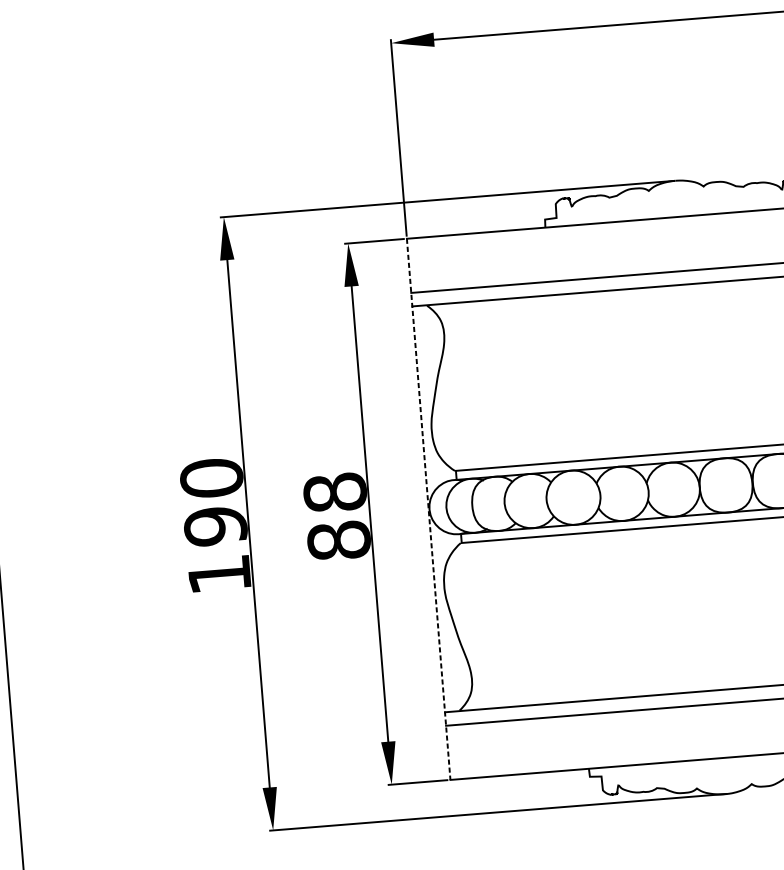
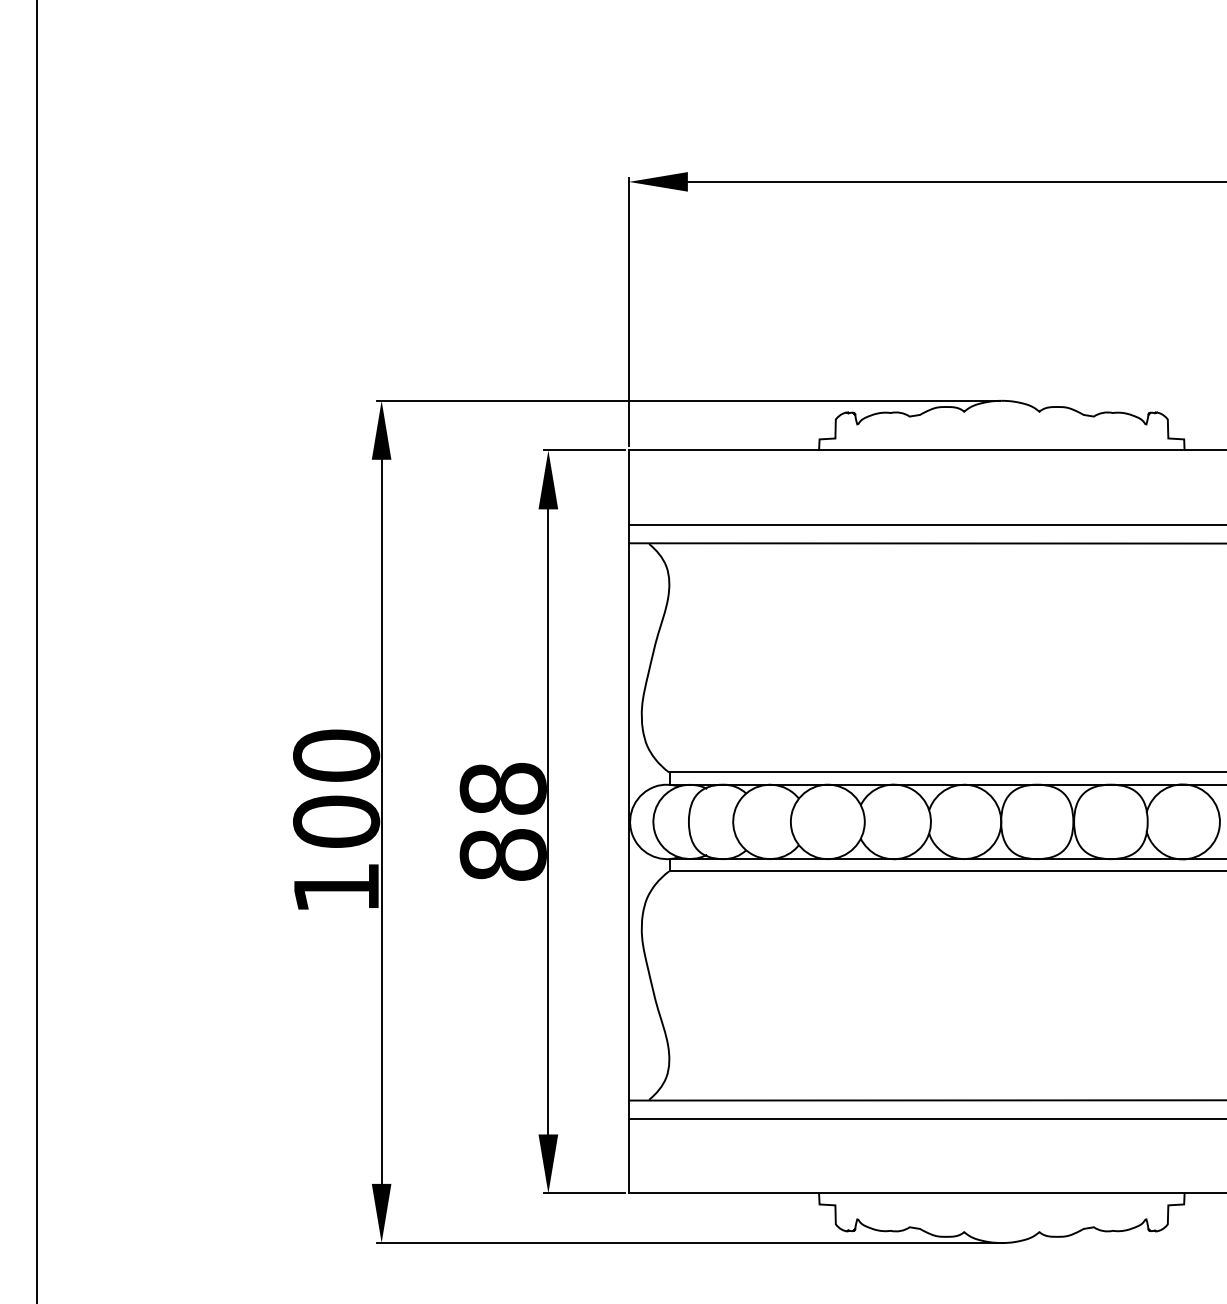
line: (428, 509) -> (628, 822), dashed -> solid
text: (215, 526) -> (336, 821), 190 -> 100

